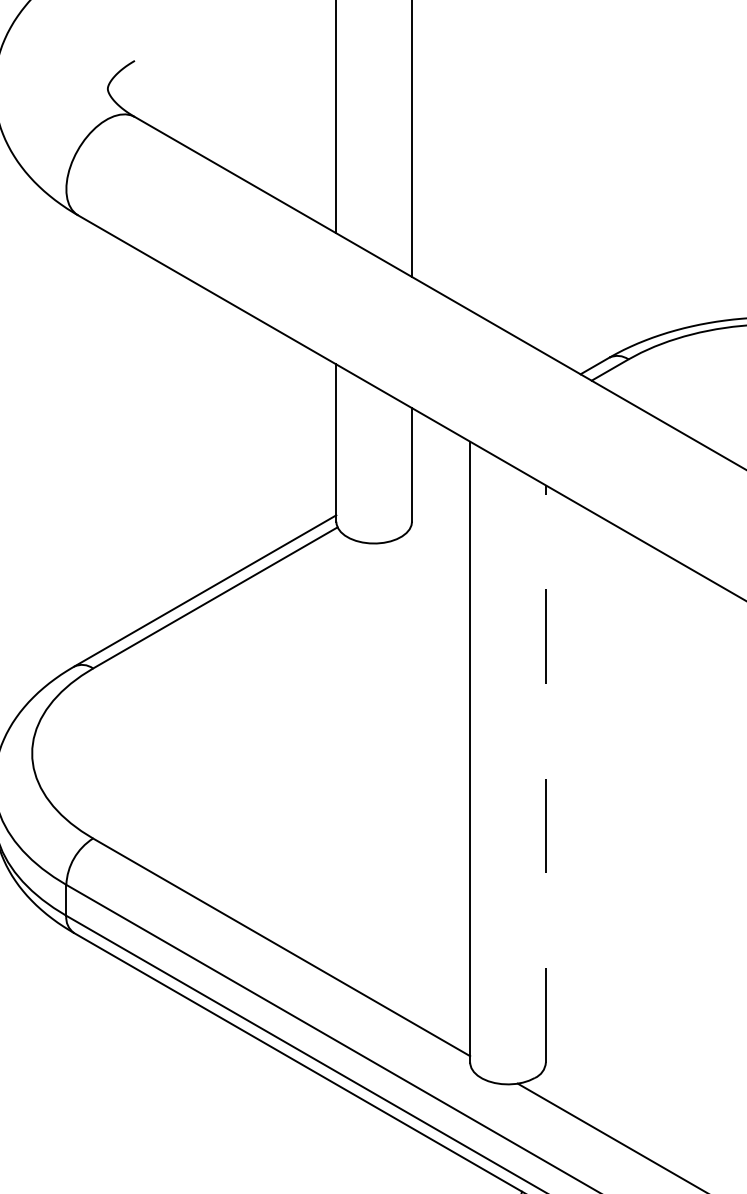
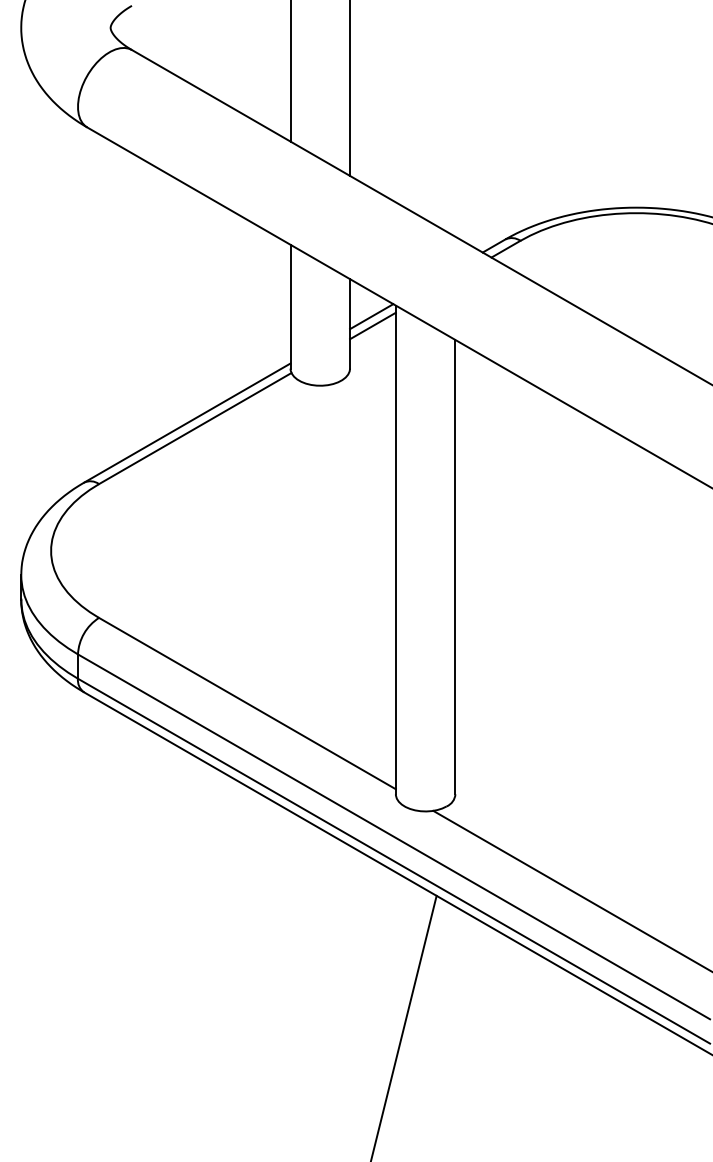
line: (439, 455) -> (371, 316), added
line: (440, 466) -> (372, 325), added
line: (545, 773) -> (455, 566), dashed -> solid

